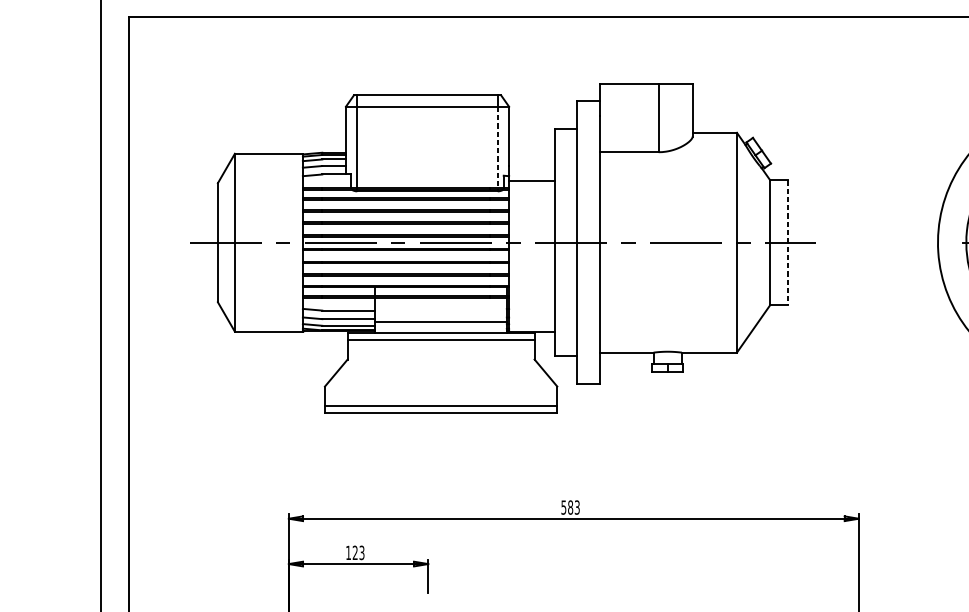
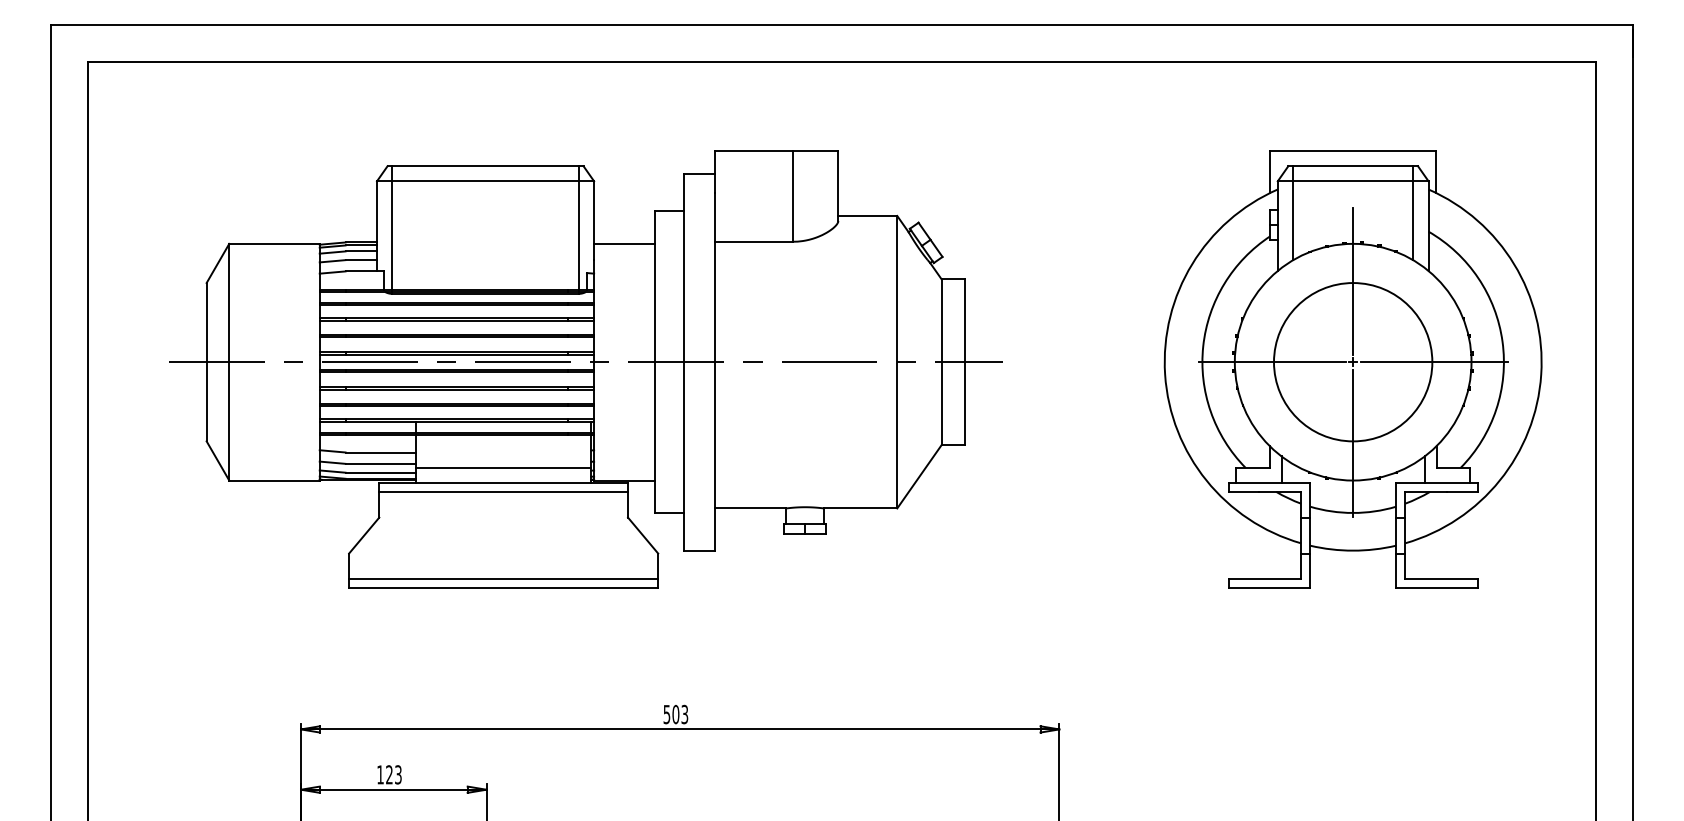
line: (498, 147) -> (579, 235), dashed -> solid
line: (531, 180) -> (624, 243), moved
line: (787, 242) -> (964, 362), dashed -> solid
text: (570, 507) -> (675, 714), 583 -> 503

